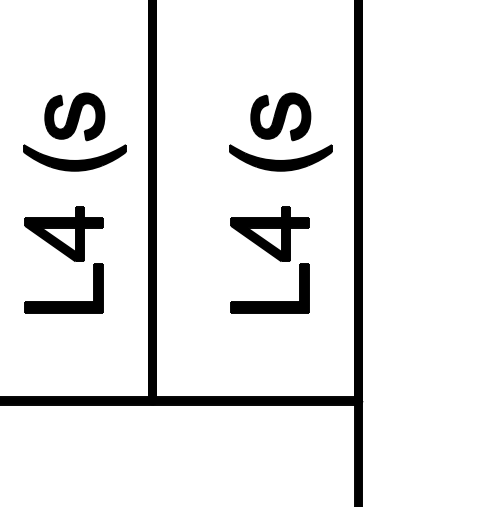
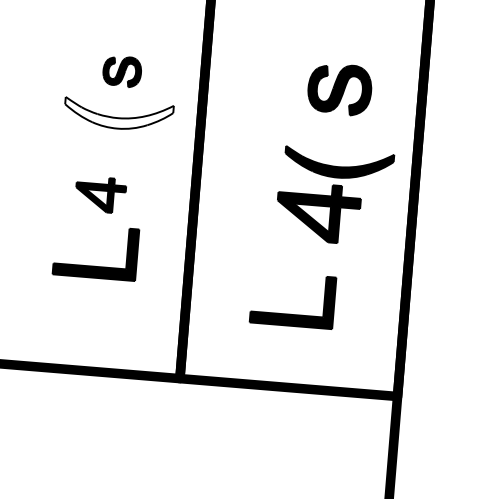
part: (74, 116) -> (121, 71), size x0.6
fill: (74, 157) -> (118, 114), removed
part: (280, 157) -> (338, 163), moved
part: (63, 233) -> (100, 193), size x0.6
part: (269, 301) -> (291, 313), moved

